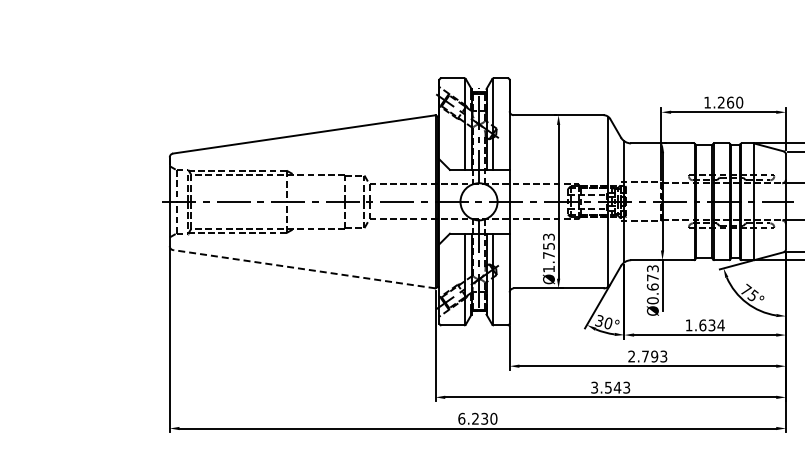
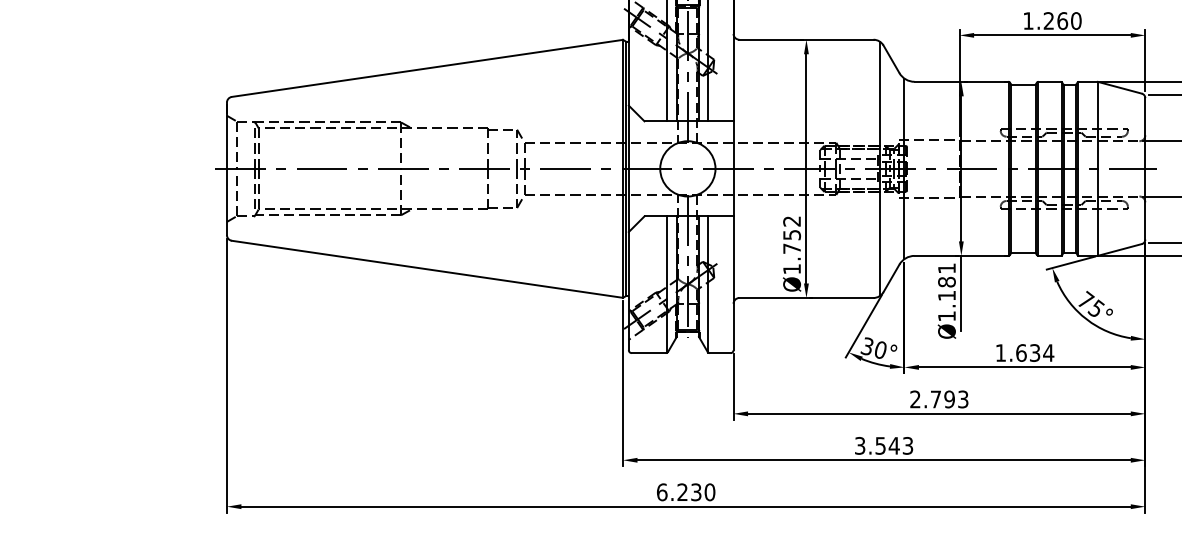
text: (548, 236) -> (791, 220), Ø1.753 -> Ø1.752
line: (304, 269) -> (427, 269), dashed -> solid
text: (652, 284) -> (946, 292), Ø0.673 -> Ø1.181

